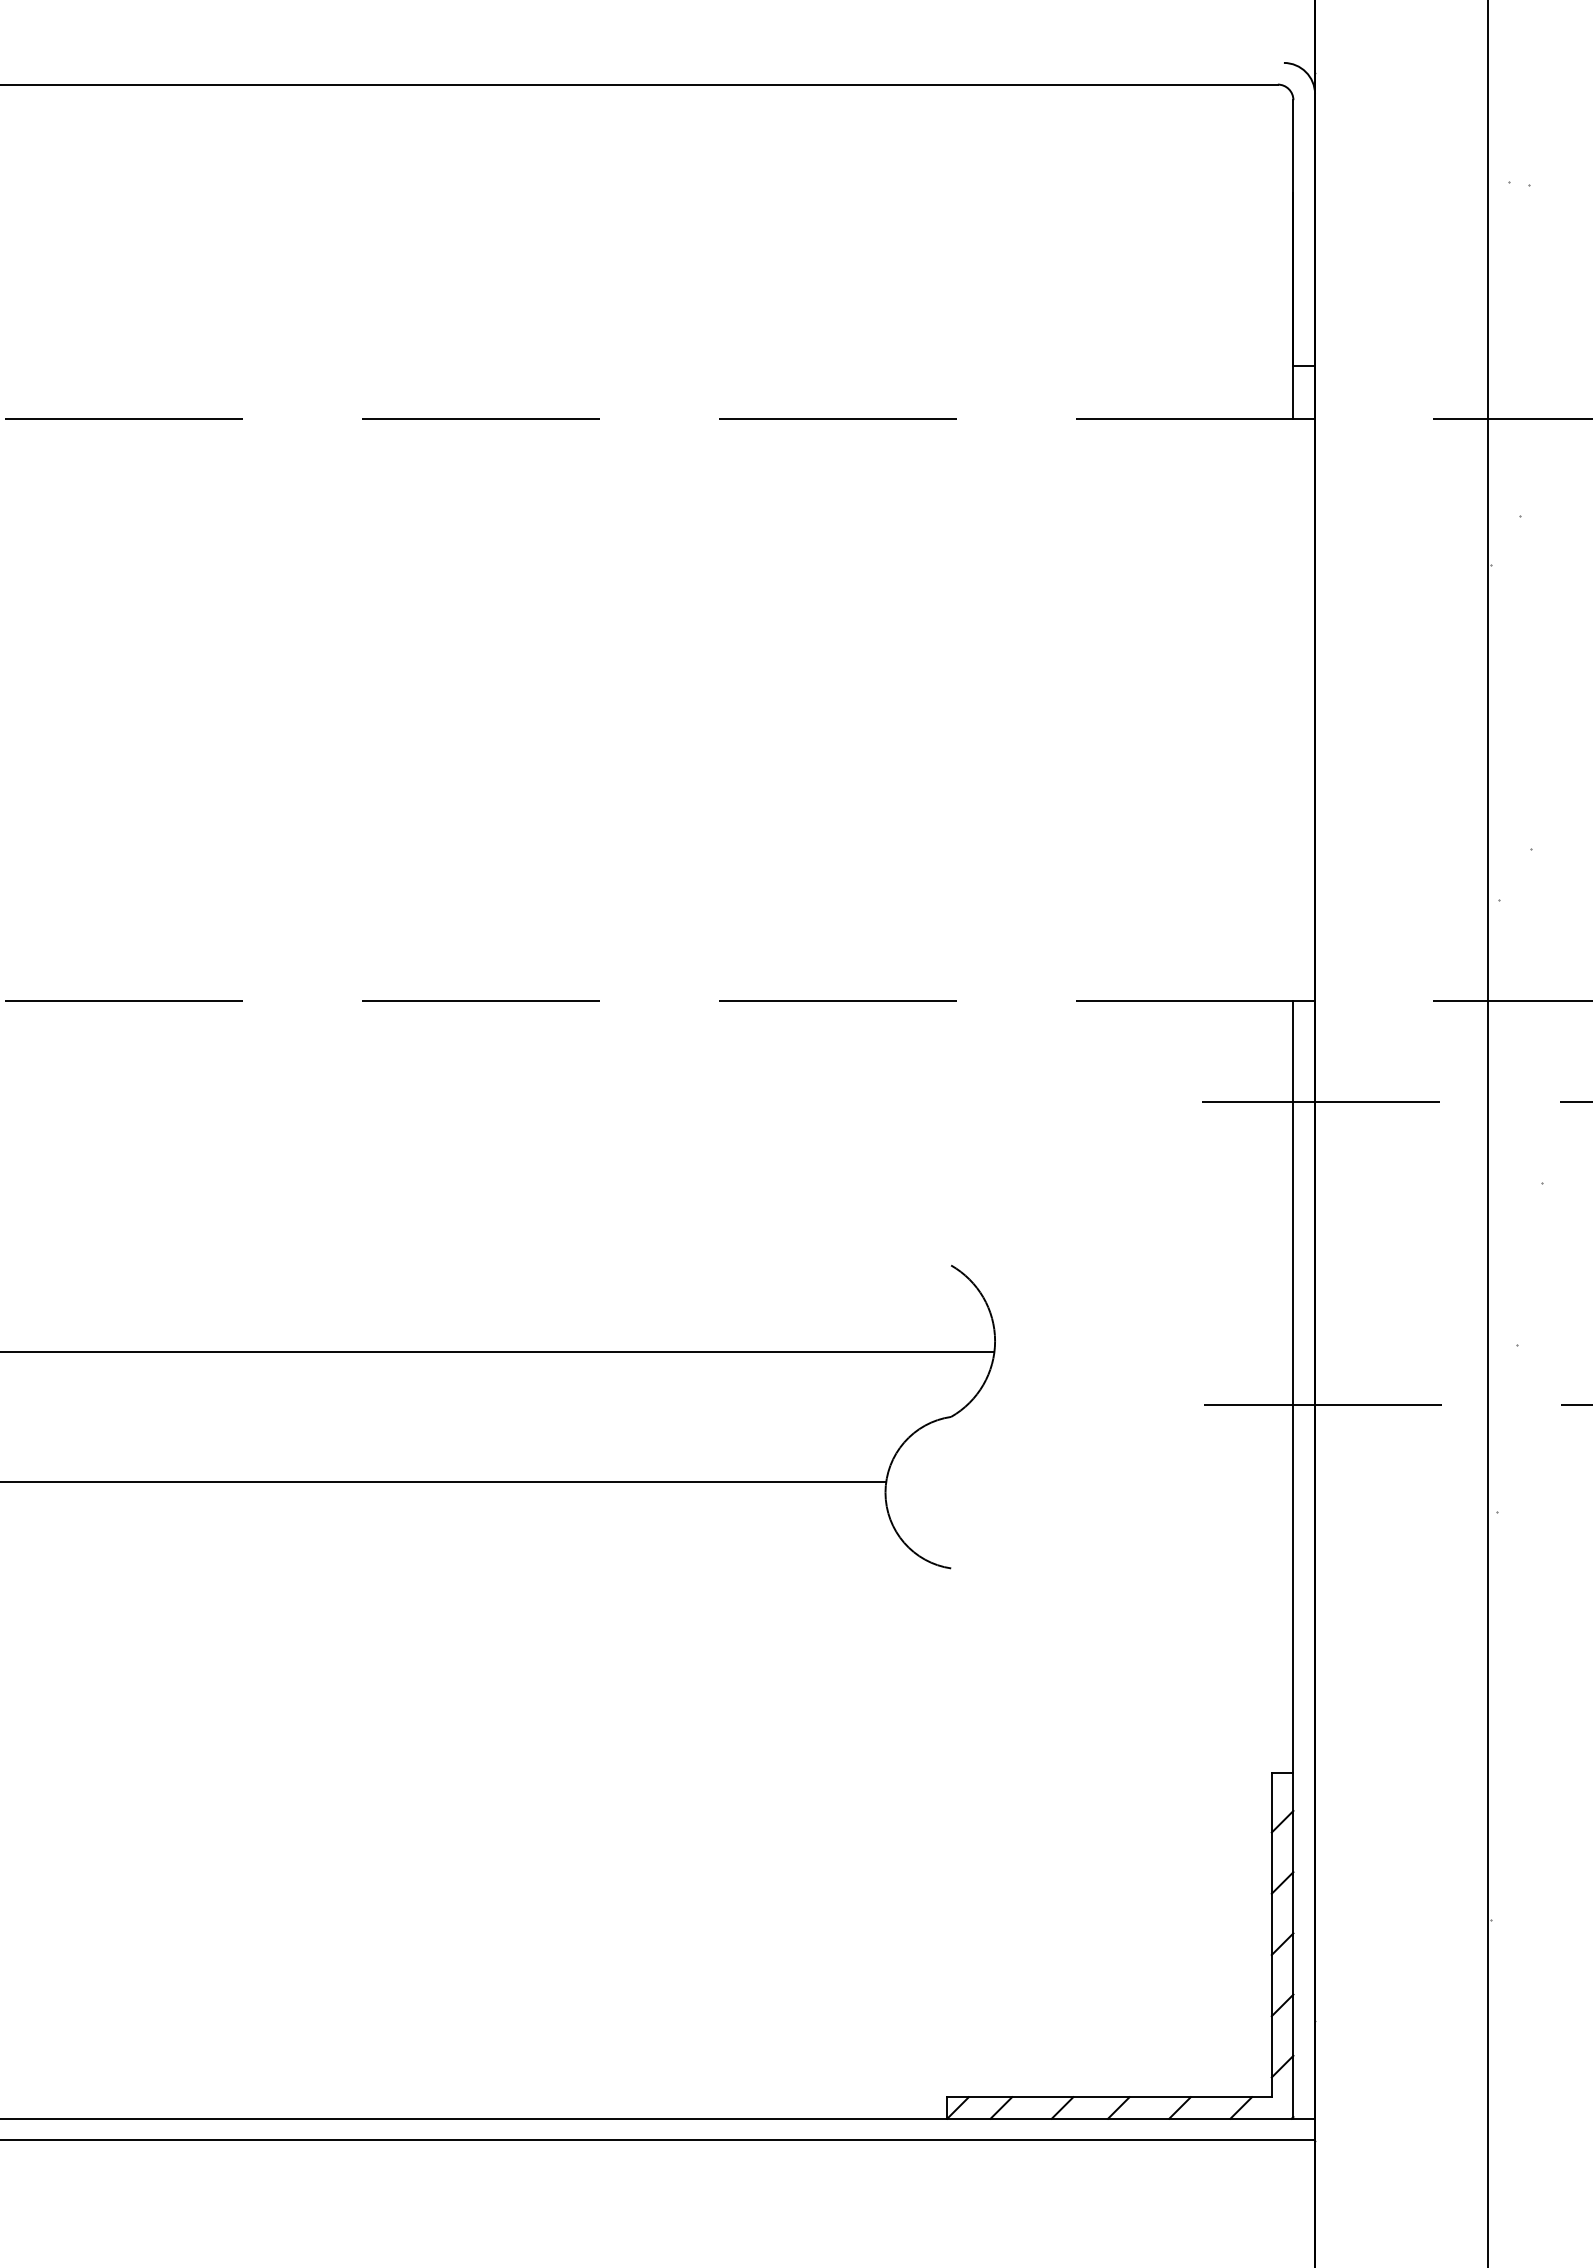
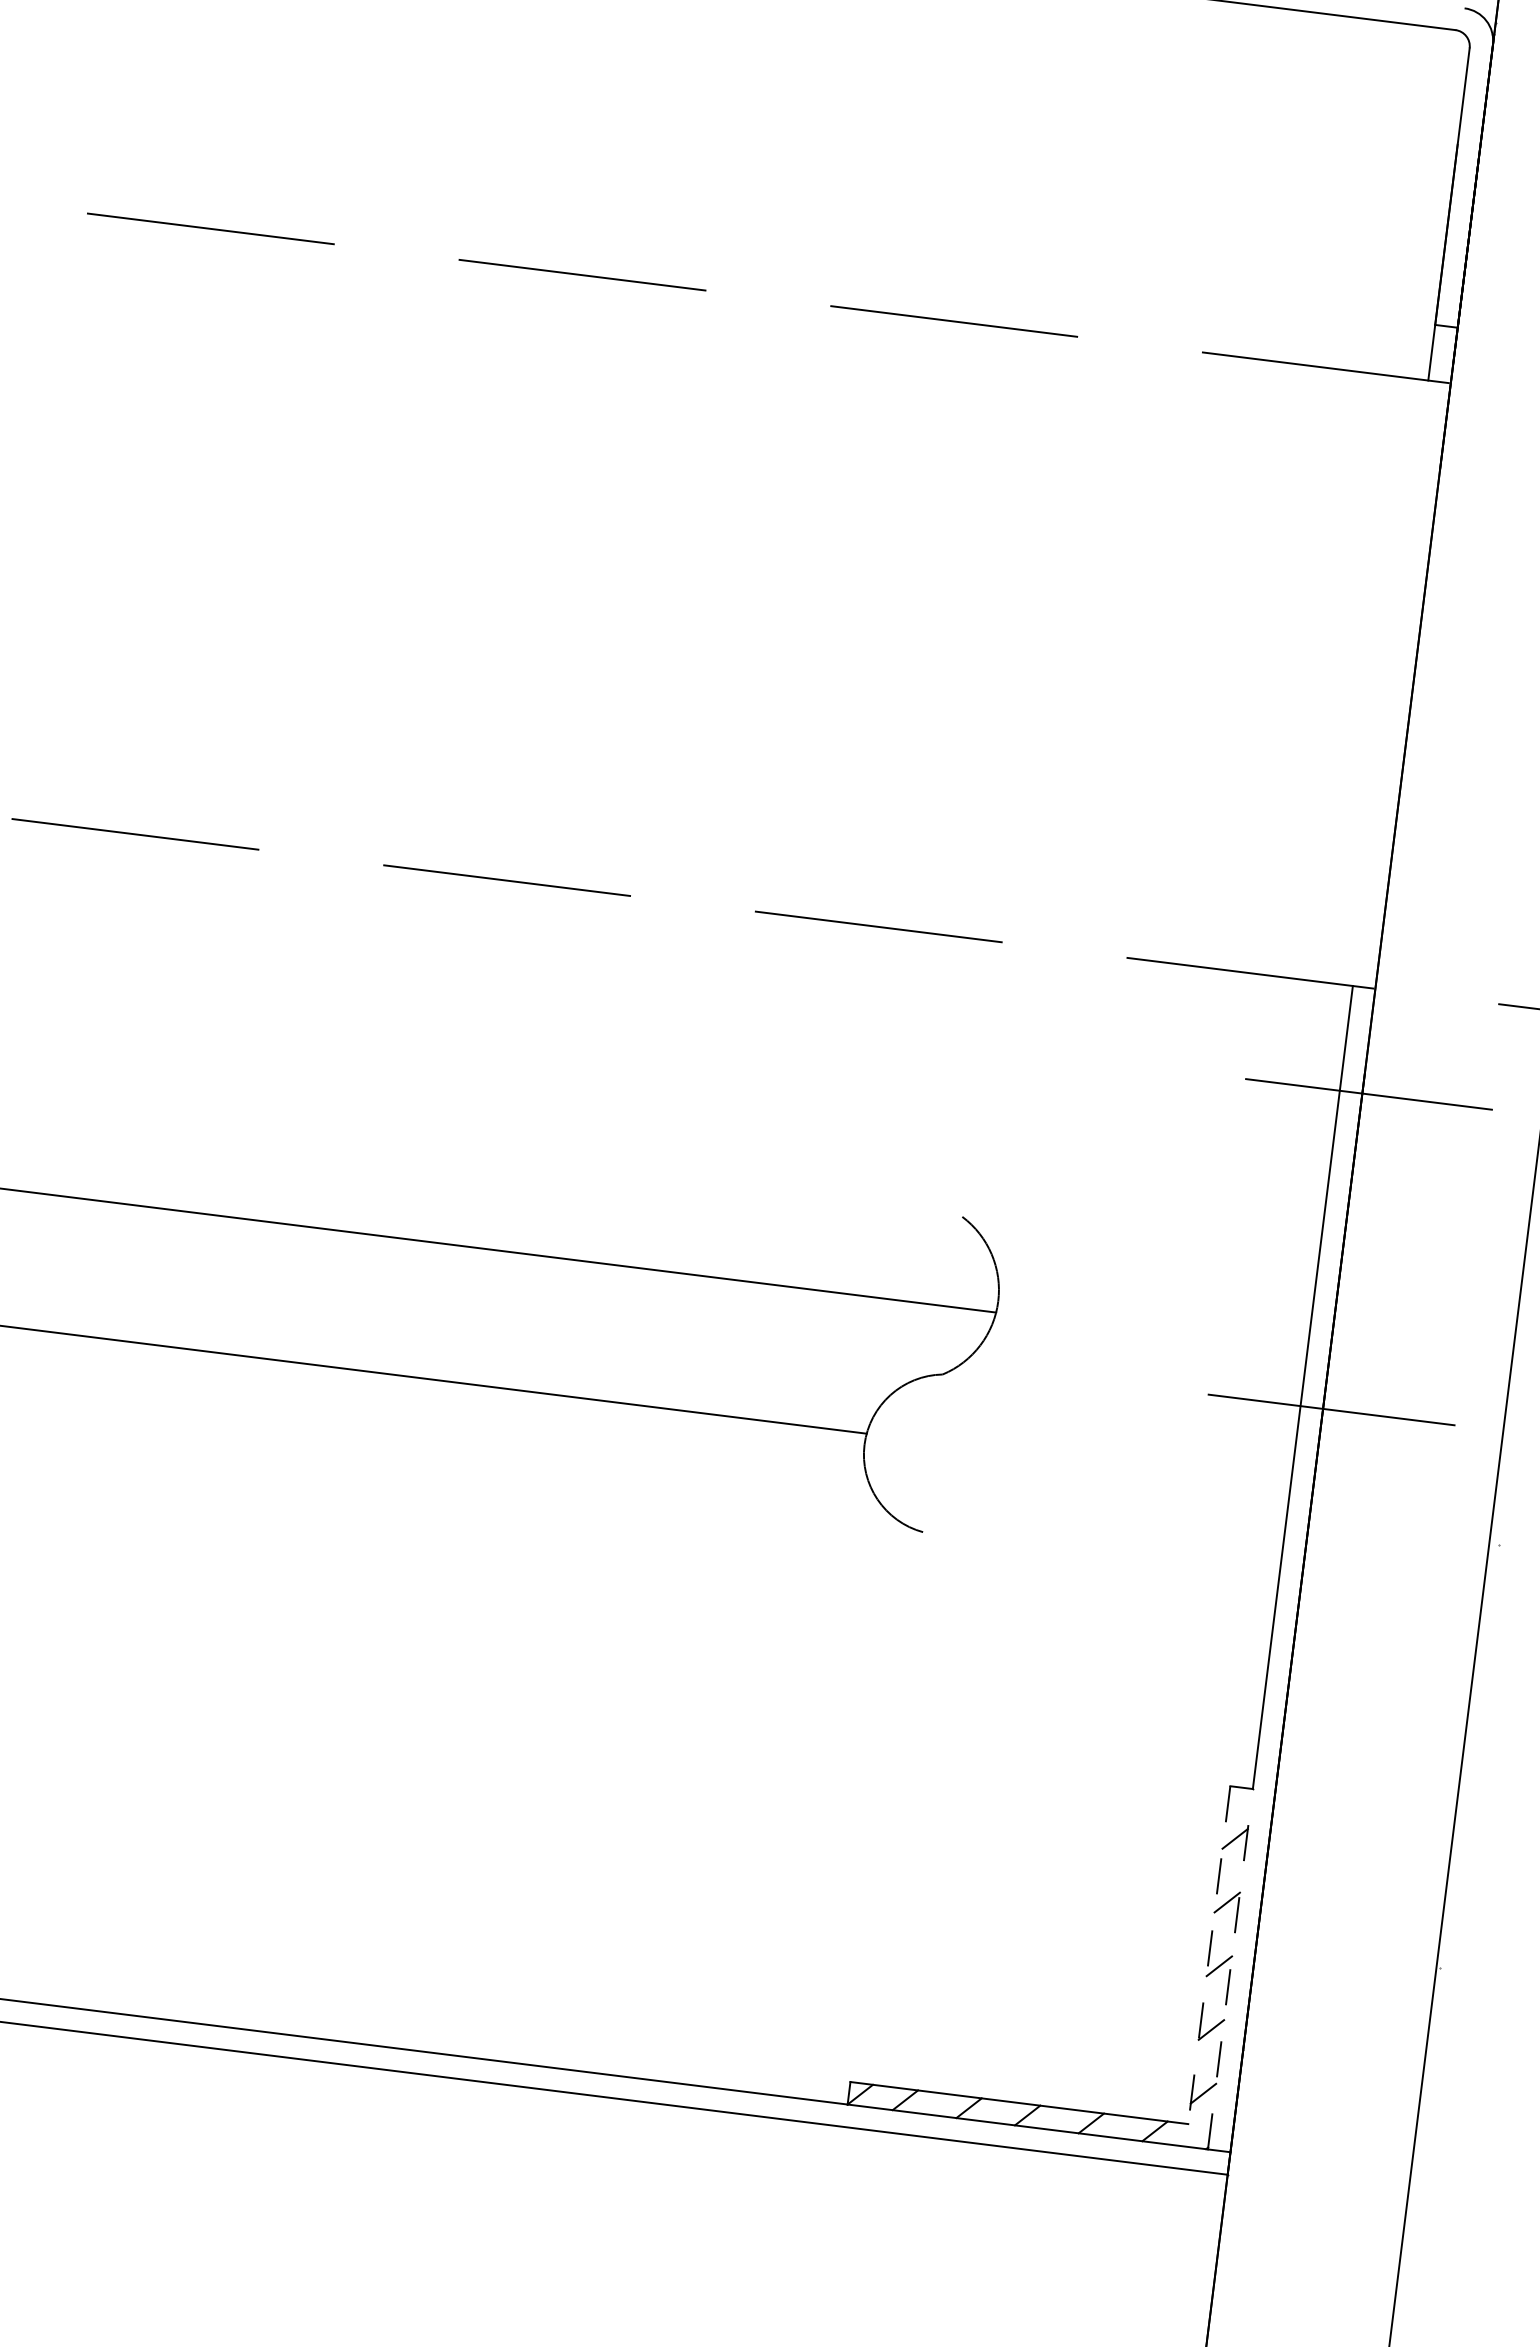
line: (1271, 1935) -> (1208, 1955), solid -> dashed
line: (1293, 1945) -> (1230, 1969), solid -> dashed

